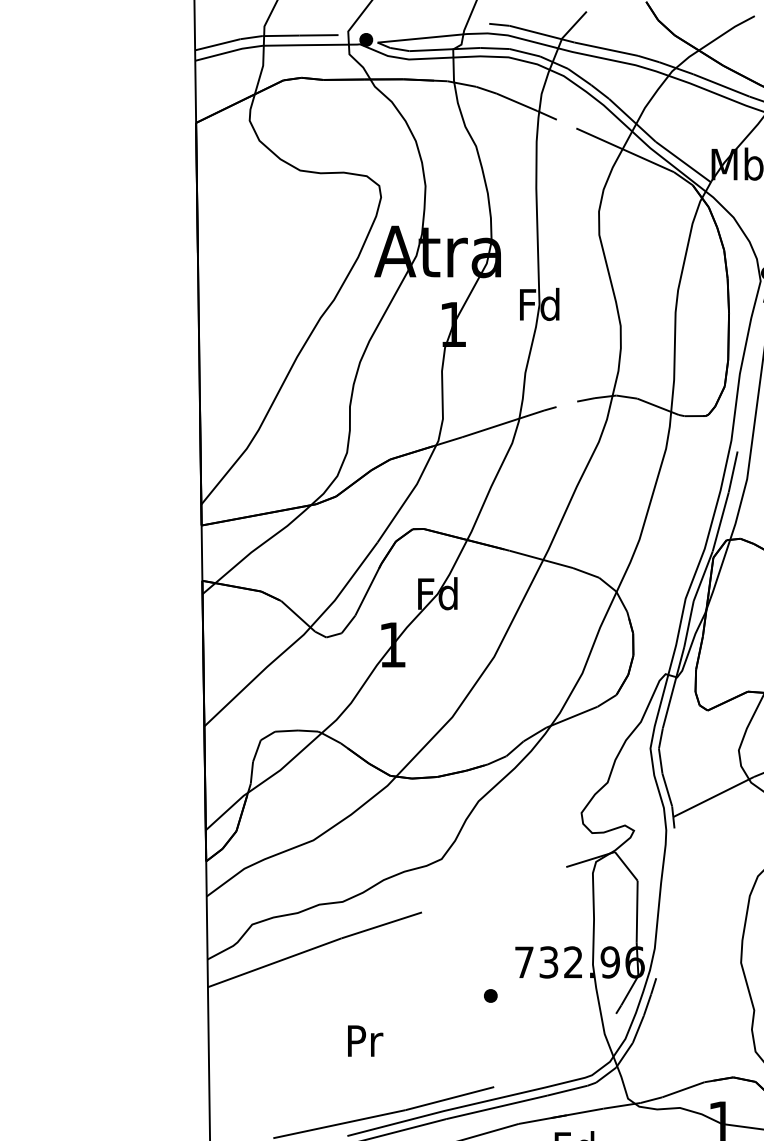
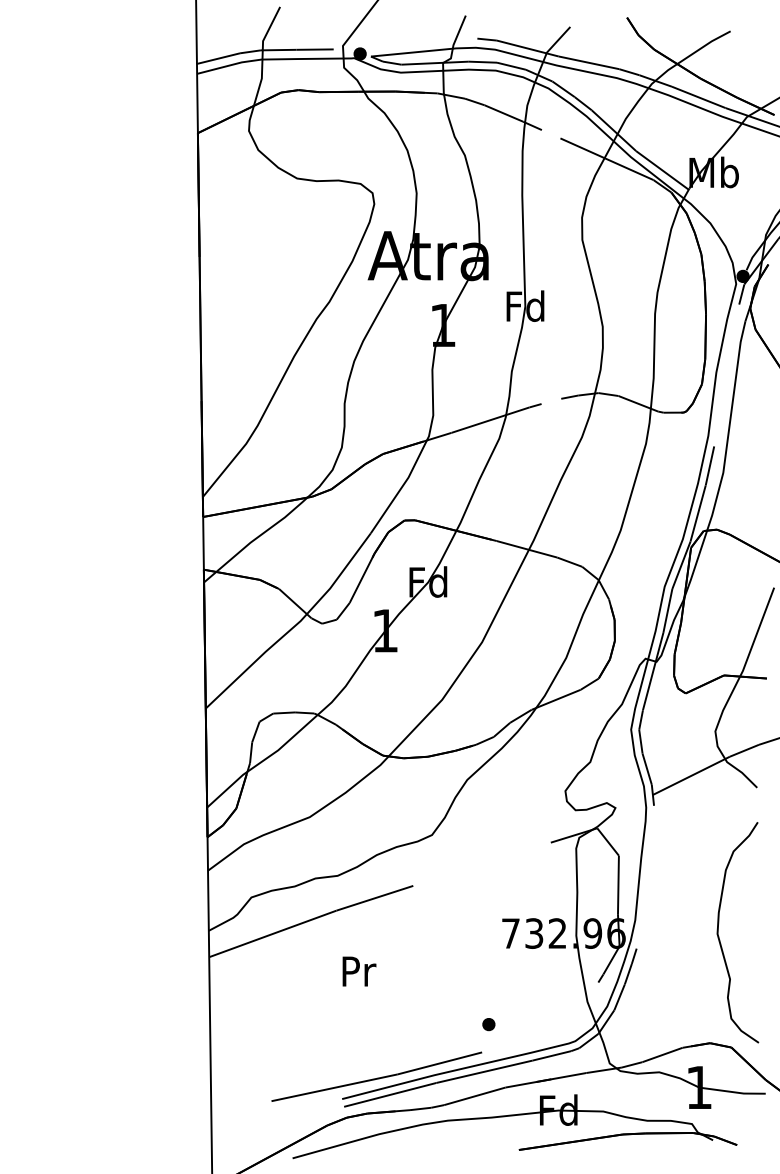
part: (490, 995) -> (488, 1024), moved
text: (365, 1041) -> (359, 971), moved

